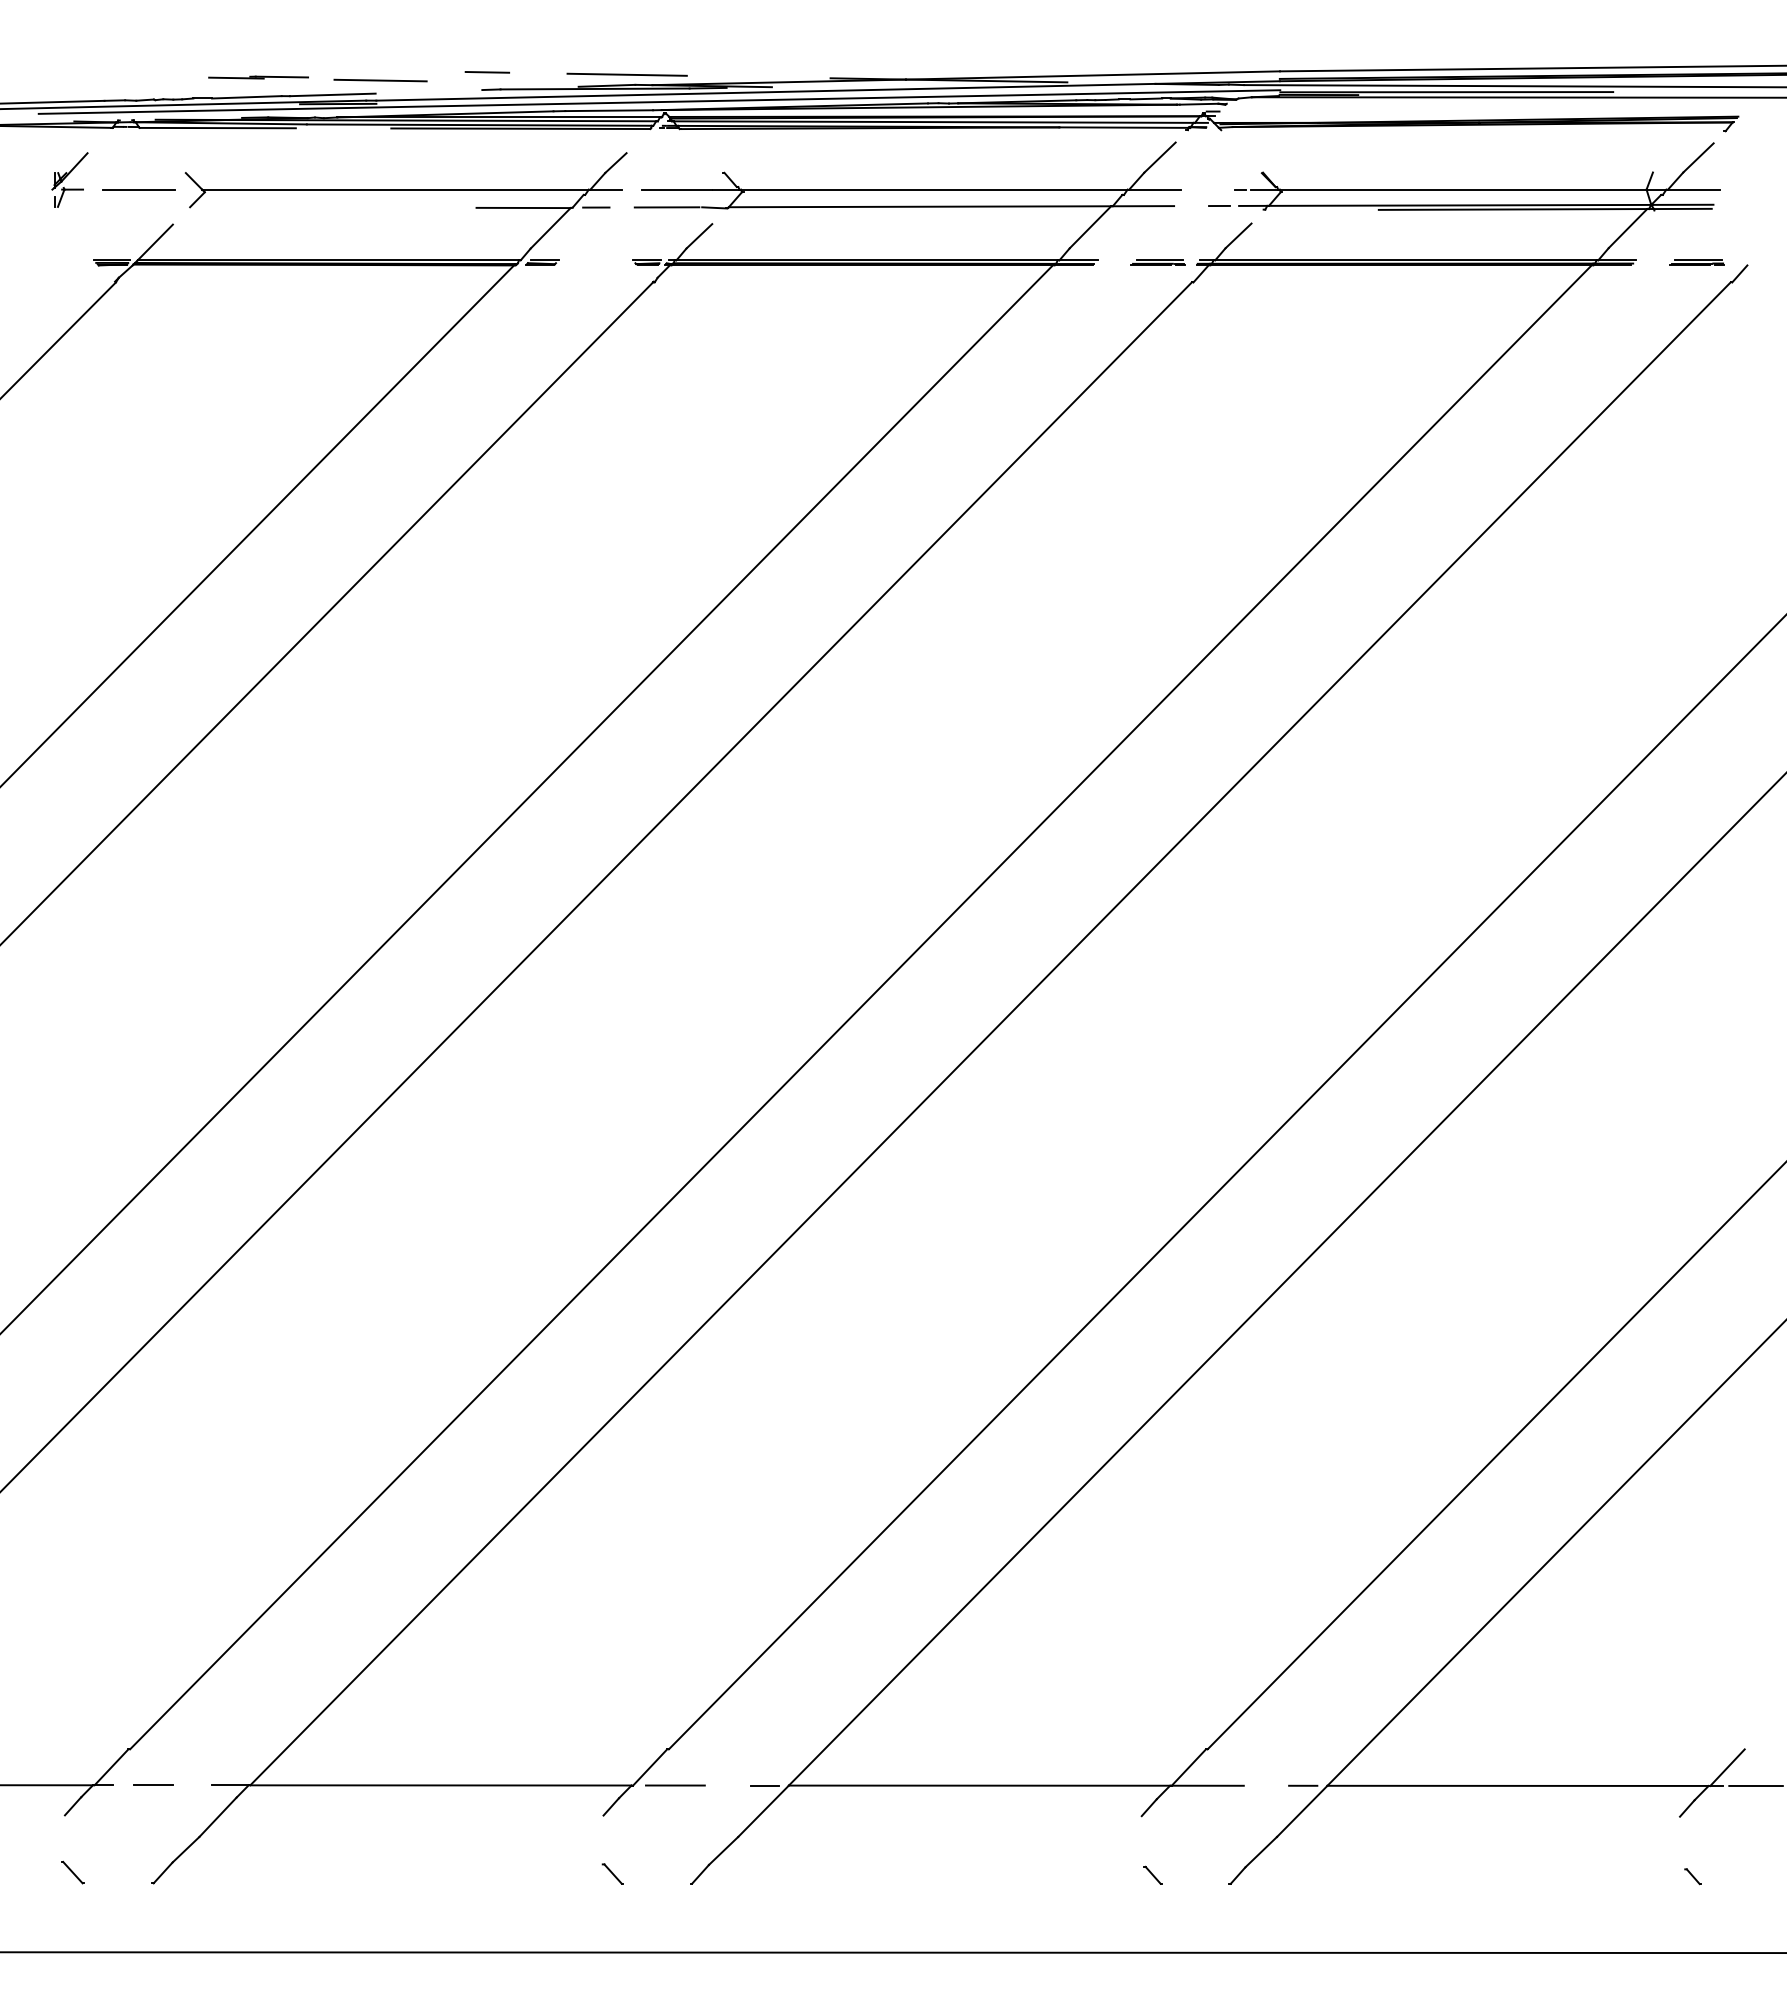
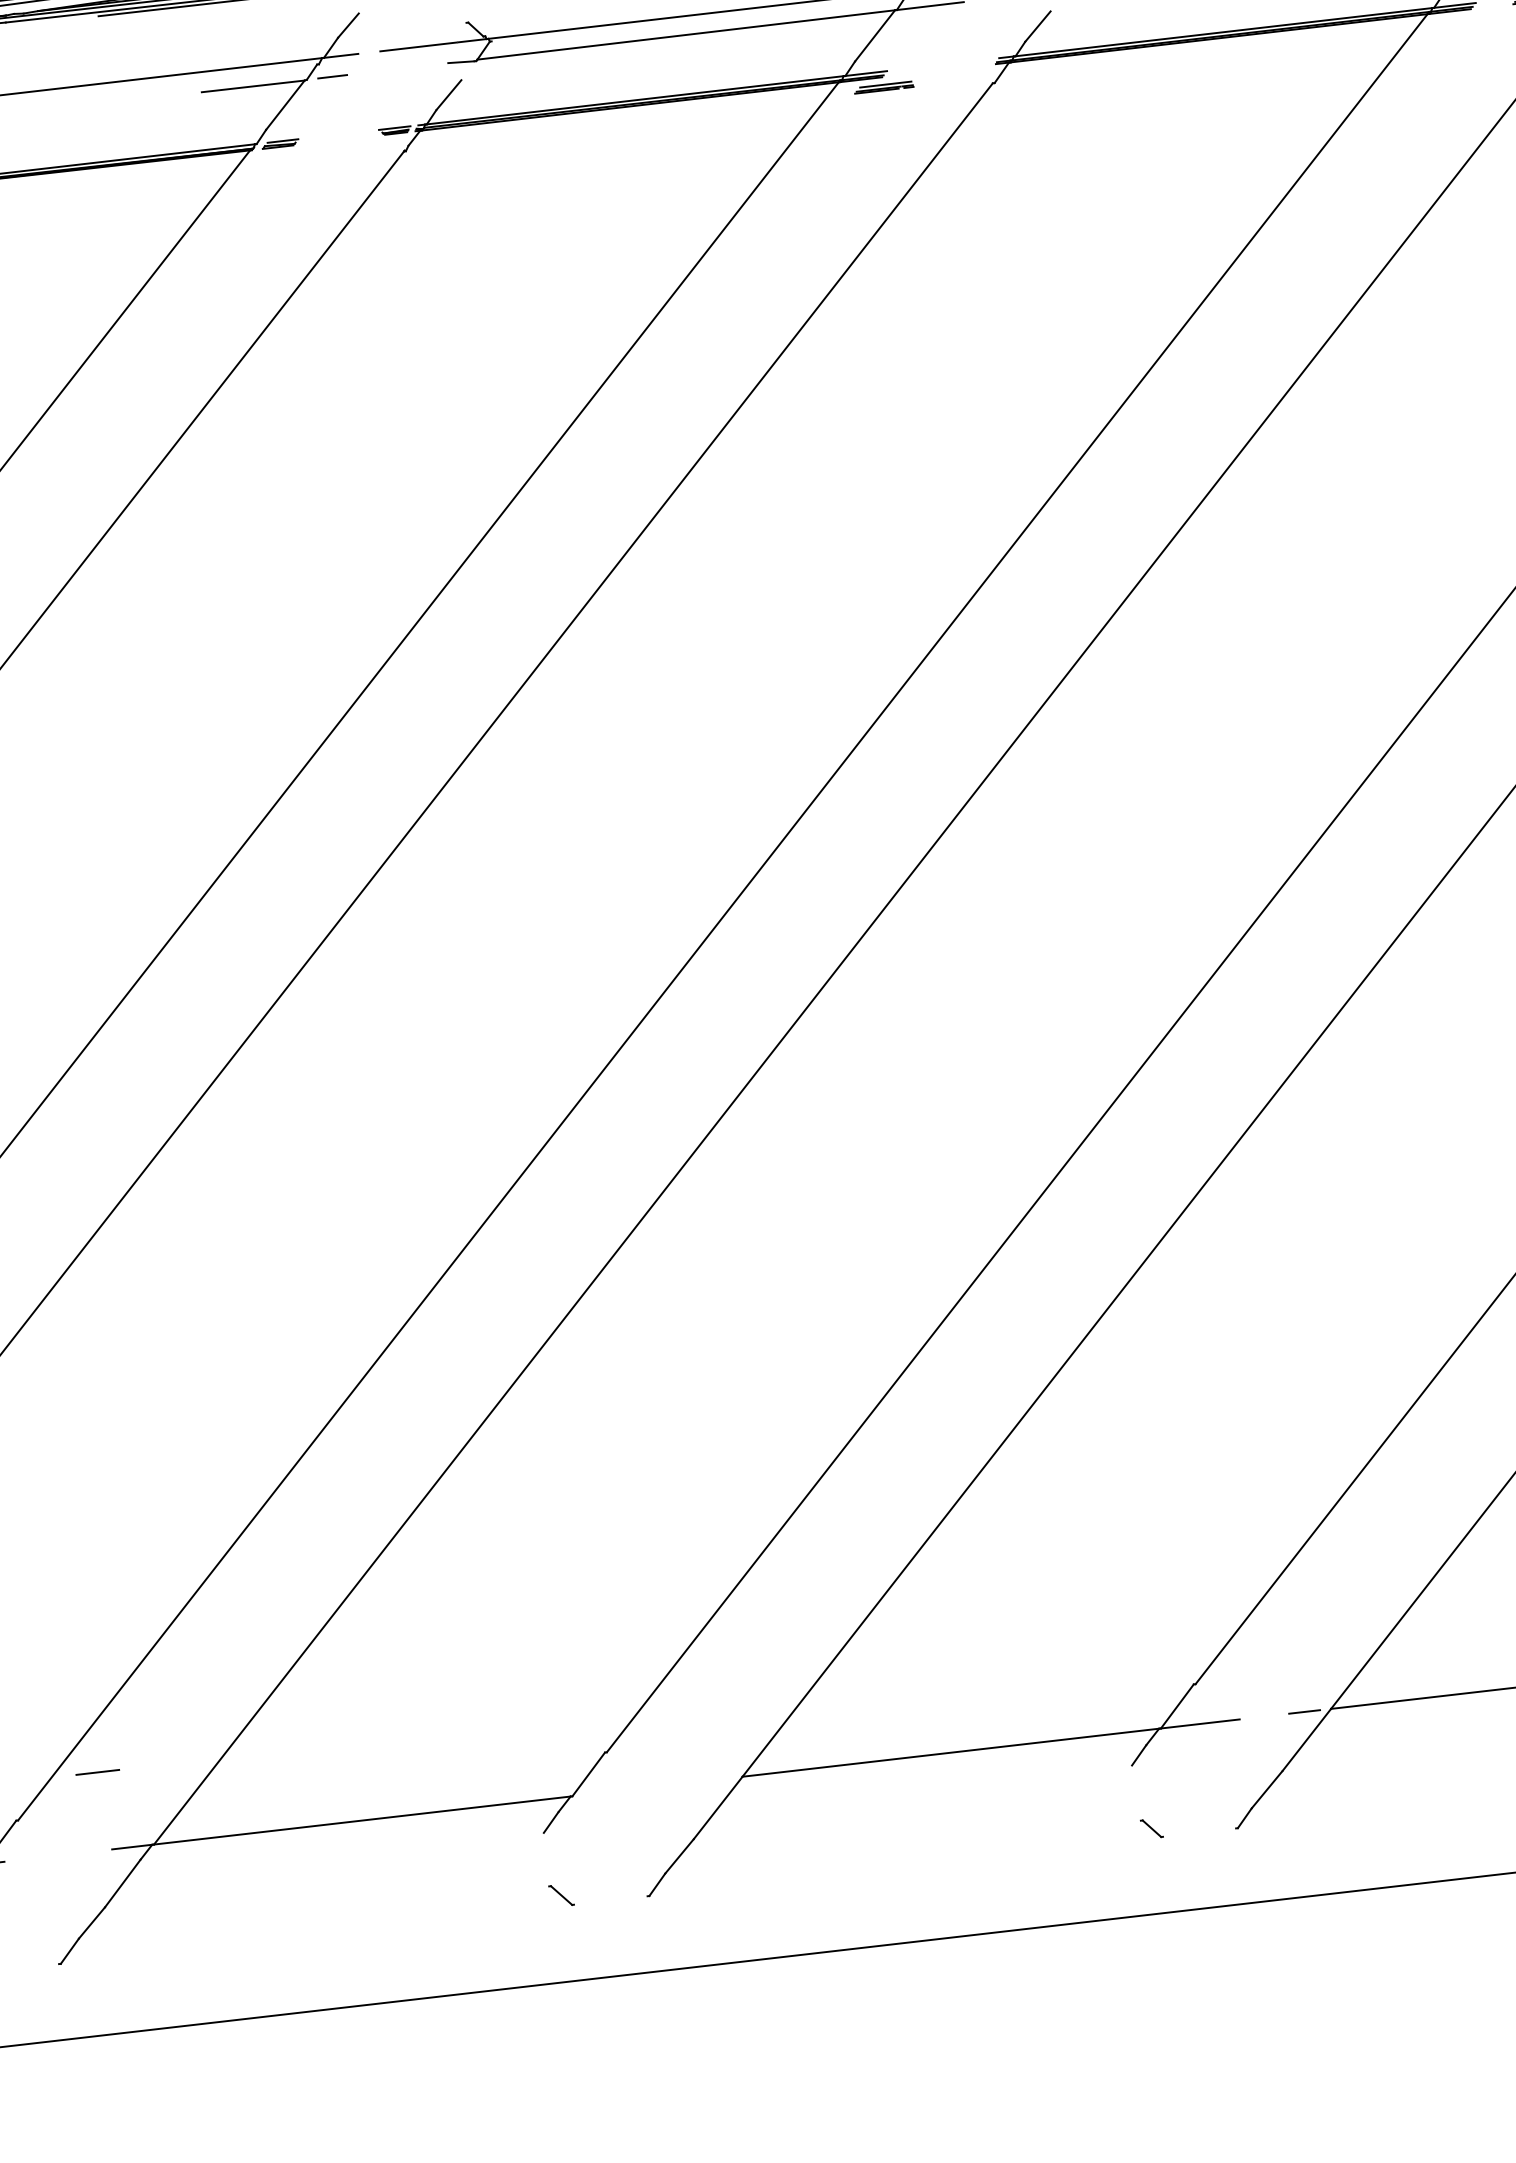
line: (666, 207) -> (409, 67), removed
part: (1157, 262) -> (883, 87), moved
line: (153, 1784) -> (98, 1771), moved
line: (674, 1785) -> (617, 1791), removed
line: (764, 1785) -> (715, 1779), removed

